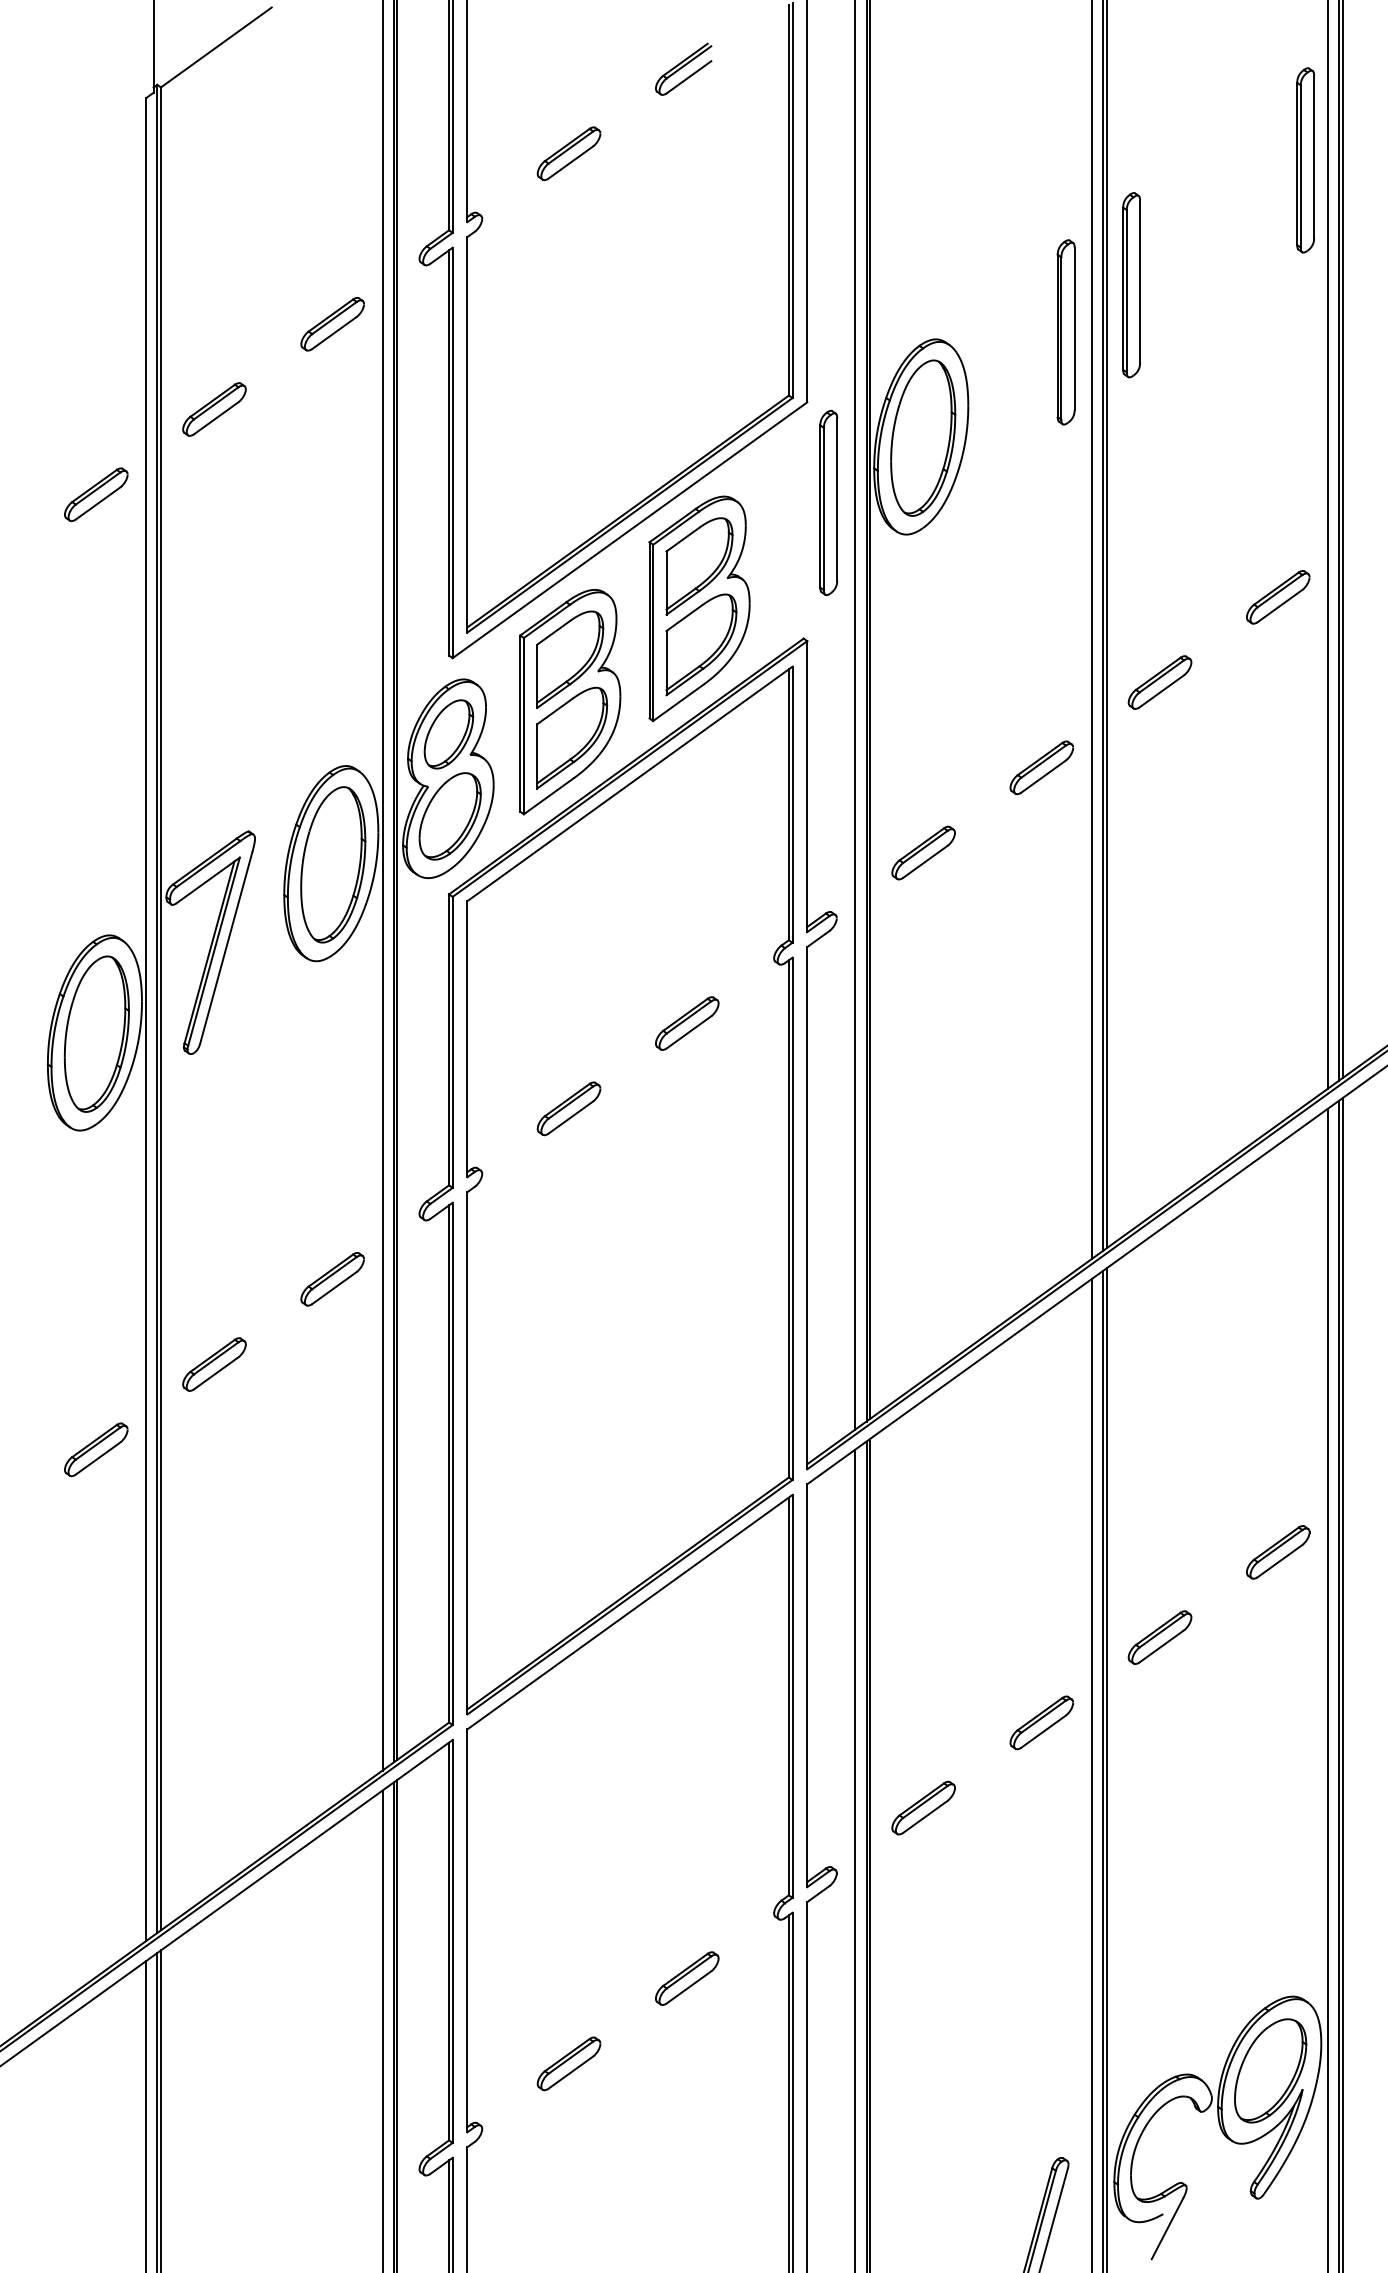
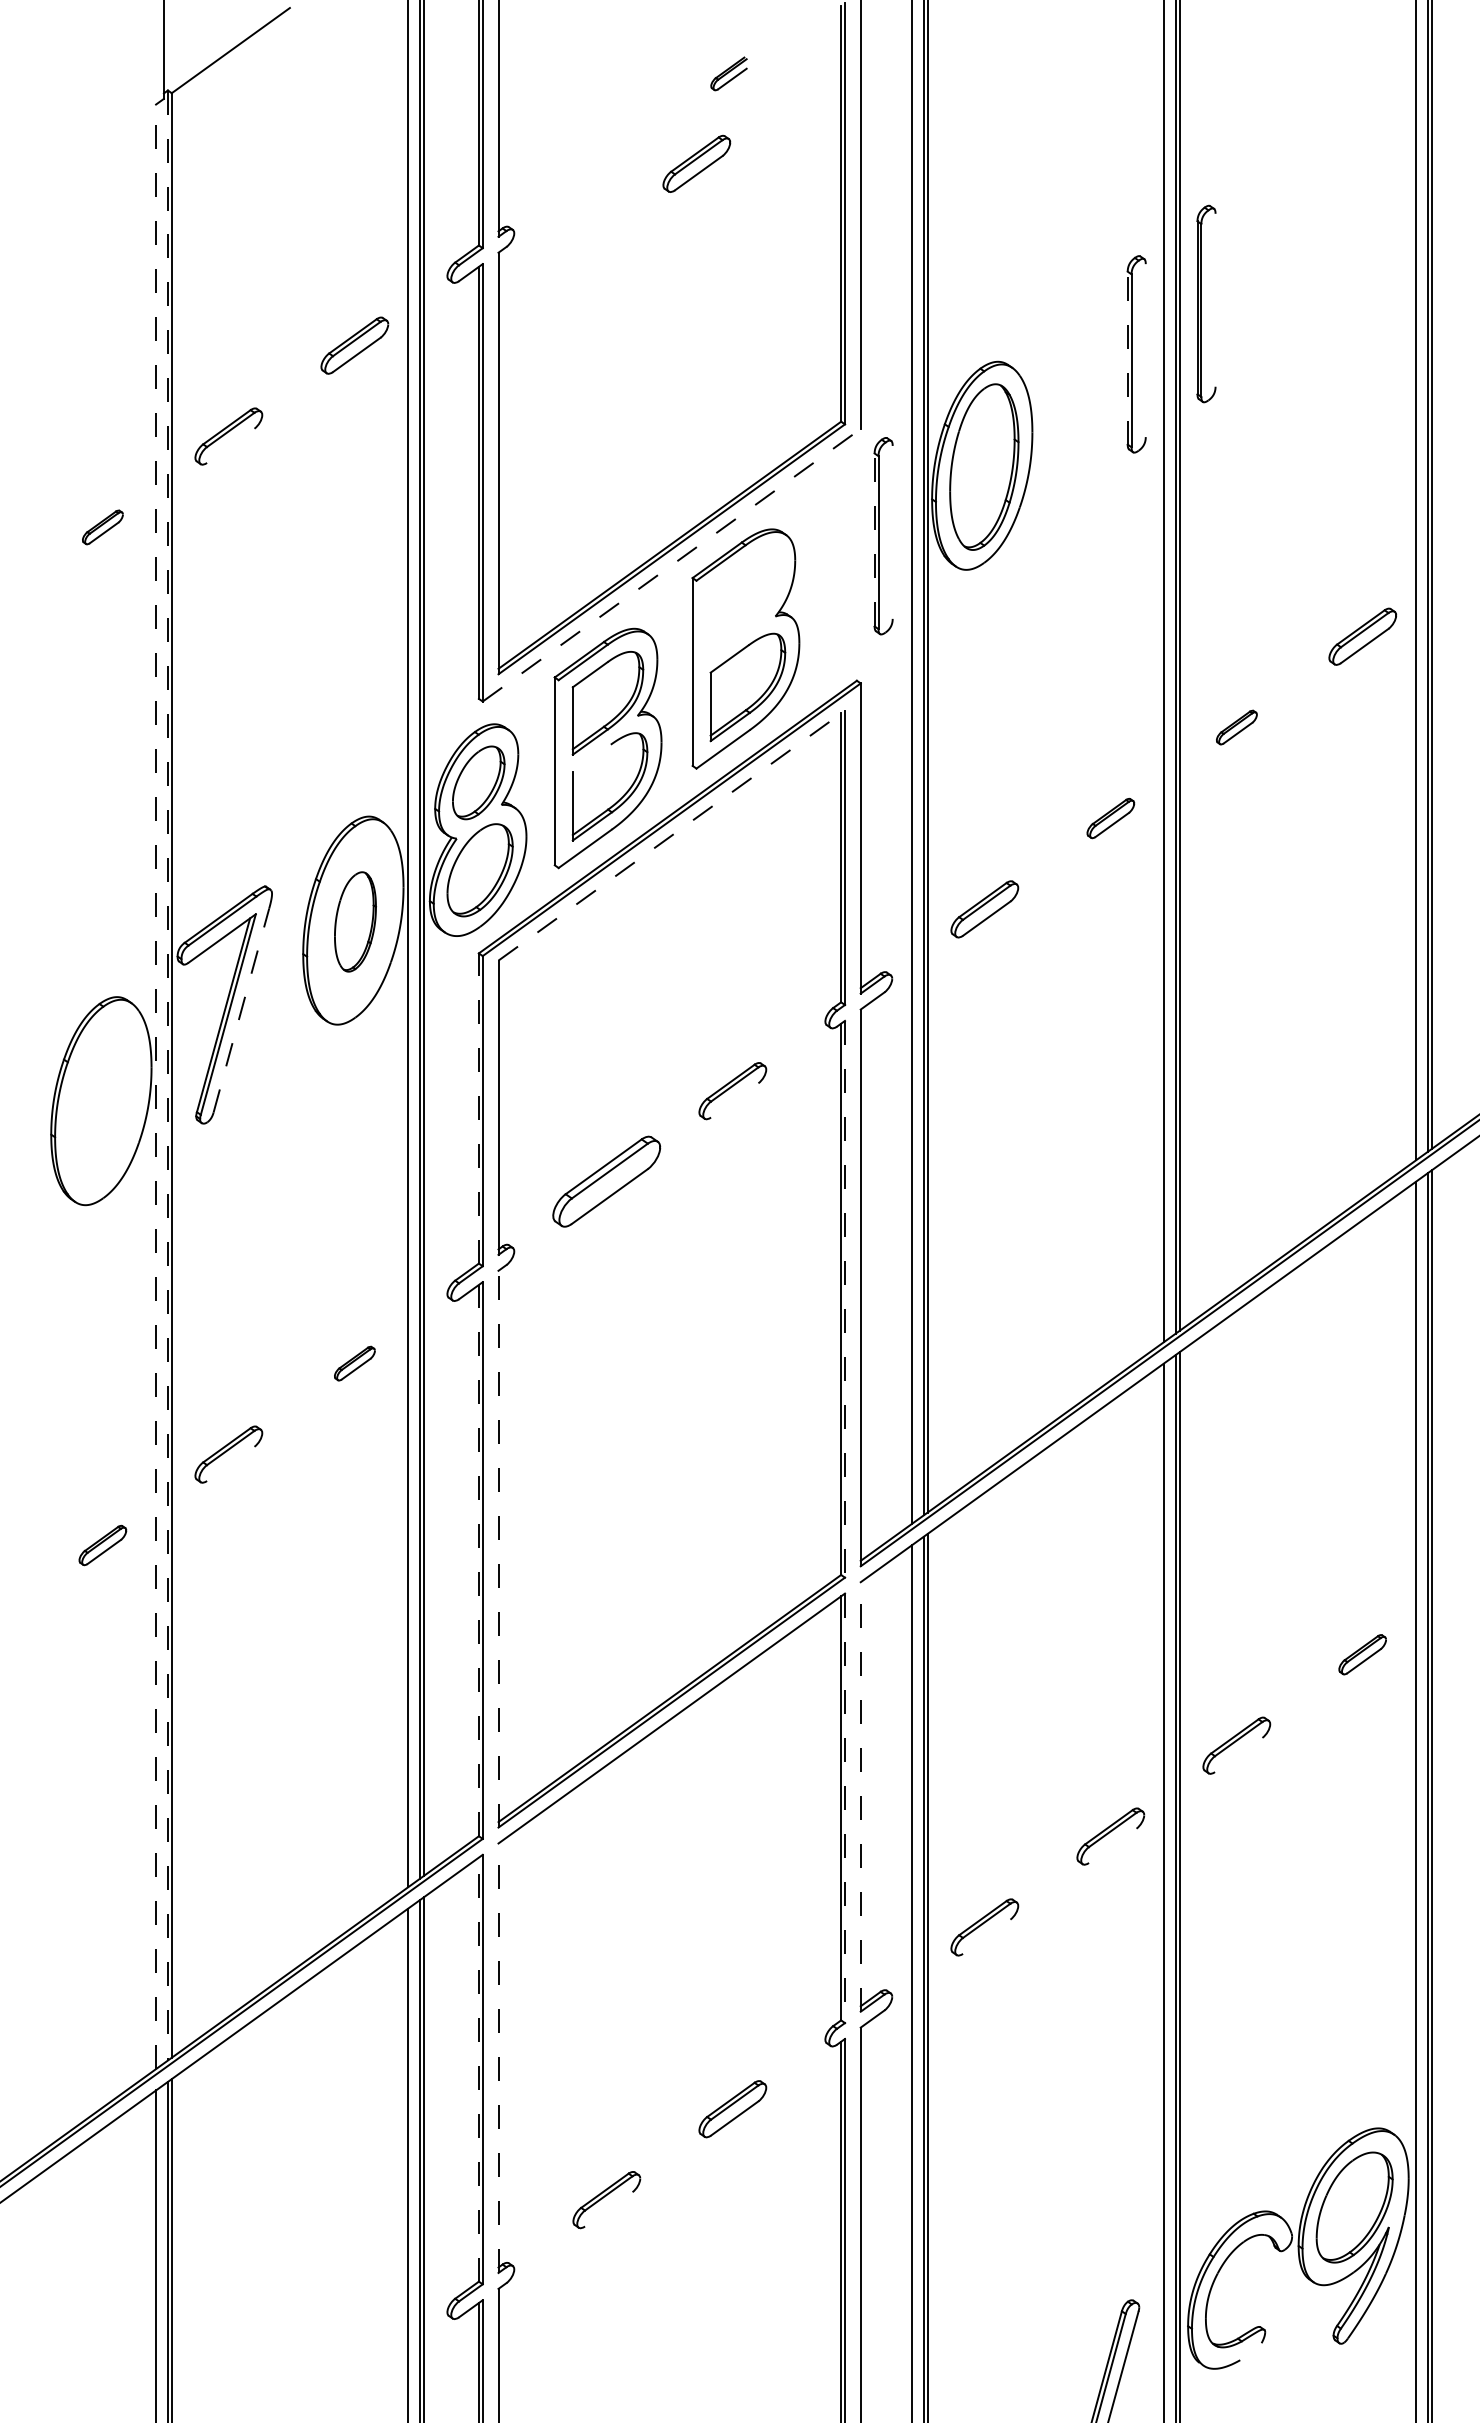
part: (683, 68) -> (728, 73), size x0.6
part: (568, 153) -> (696, 163), moved
part: (1305, 159) -> (1391, 170), removed
line: (1140, 280) -> (1215, 299), removed
line: (1074, 328) -> (1145, 350), removed
line: (1057, 335) -> (1127, 357), solid -> dashed
line: (216, 417) -> (230, 445), removed
part: (95, 494) -> (102, 527), size x0.6
line: (837, 498) -> (892, 531), removed
line: (820, 506) -> (874, 539), solid -> dashed
line: (630, 529) -> (672, 564), solid -> dashed
part: (699, 566) -> (745, 603), removed
line: (653, 632) -> (696, 674), removed
part: (1159, 682) -> (1236, 727), size x0.6
line: (554, 711) -> (591, 758), removed
line: (523, 726) -> (558, 774), removed
part: (1041, 767) -> (1110, 818), size x0.7
line: (629, 783) -> (671, 835), solid -> dashed
part: (333, 864) -> (355, 921), size x0.6
line: (226, 947) -> (241, 1010), solid -> dashed
line: (156, 1009) -> (167, 1076), solid -> dashed
line: (146, 1019) -> (156, 1086), solid -> dashed
line: (688, 1032) -> (734, 1100), removed
part: (96, 1034) -> (103, 1102), removed
line: (448, 1039) -> (478, 1108), solid -> dashed
part: (568, 1109) -> (606, 1182), size x1.6
line: (792, 1219) -> (845, 1299), solid -> dashed
part: (332, 1279) -> (354, 1363), size x0.6
line: (216, 1372) -> (230, 1463), removed
part: (95, 1449) -> (102, 1545), size x0.7
line: (467, 1452) -> (498, 1548), solid -> dashed
line: (448, 1463) -> (478, 1560), solid -> dashed
part: (1277, 1552) -> (1362, 1654), size x0.7
line: (1161, 1645) -> (1238, 1754), removed
line: (807, 1685) -> (860, 1796), solid -> dashed
line: (792, 1696) -> (845, 1808), solid -> dashed
line: (1043, 1731) -> (1112, 1845), removed
line: (925, 1816) -> (986, 1936), removed
line: (467, 1931) -> (498, 2058), solid -> dashed
line: (448, 1941) -> (478, 2069), solid -> dashed
line: (570, 2072) -> (608, 2209), removed
line: (1167, 2228) -> (1244, 2375), removed

